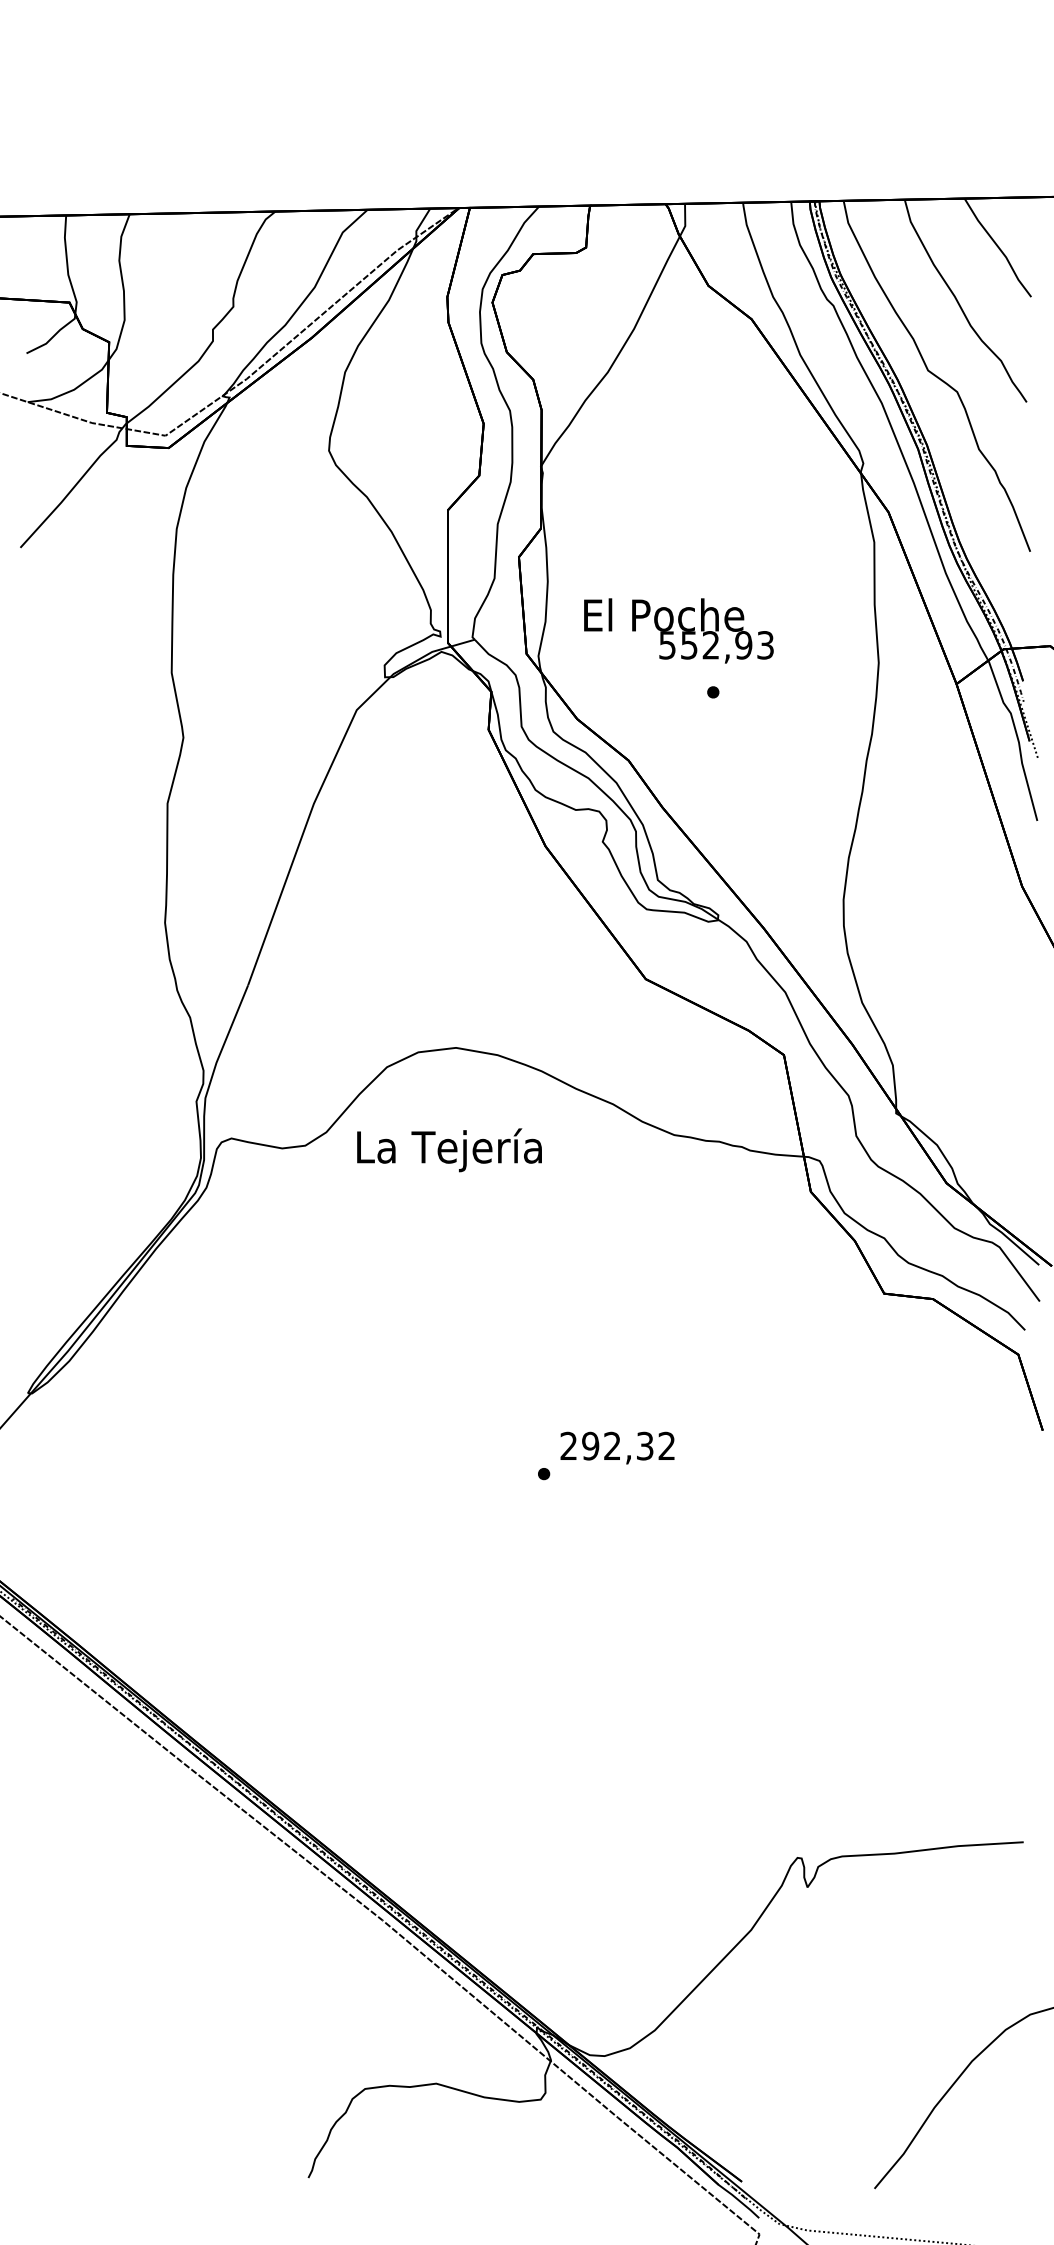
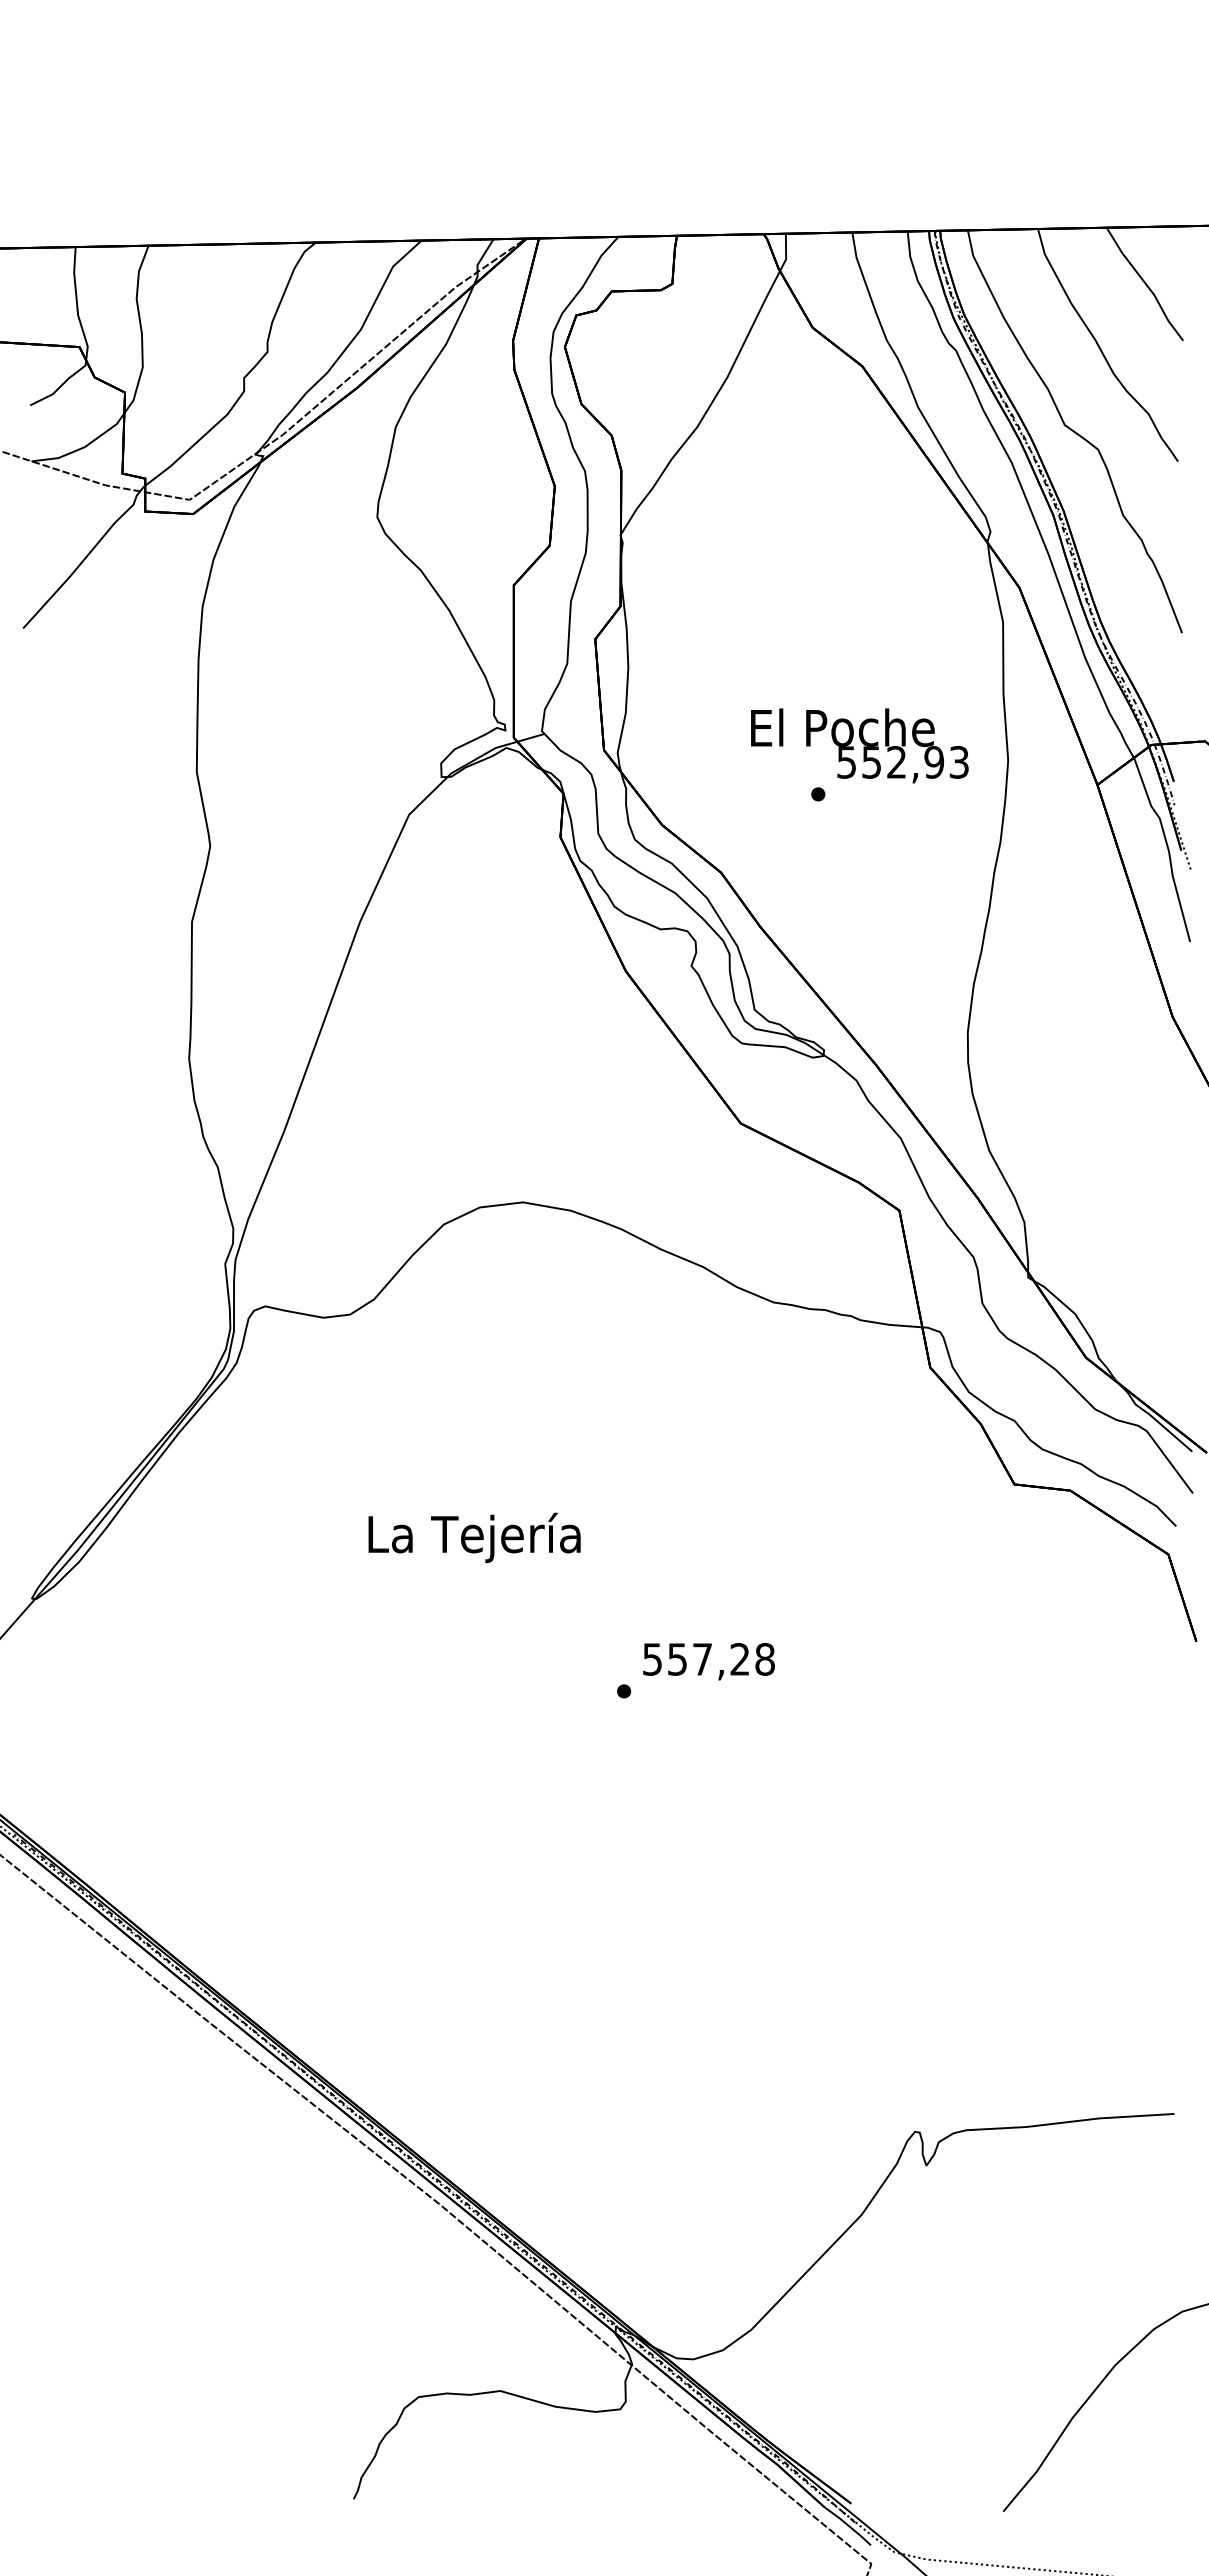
text: (678, 630) -> (859, 745), moved
text: (449, 1149) -> (474, 1537), moved
text: (617, 1446) -> (708, 1659), 292,32 -> 557,28

